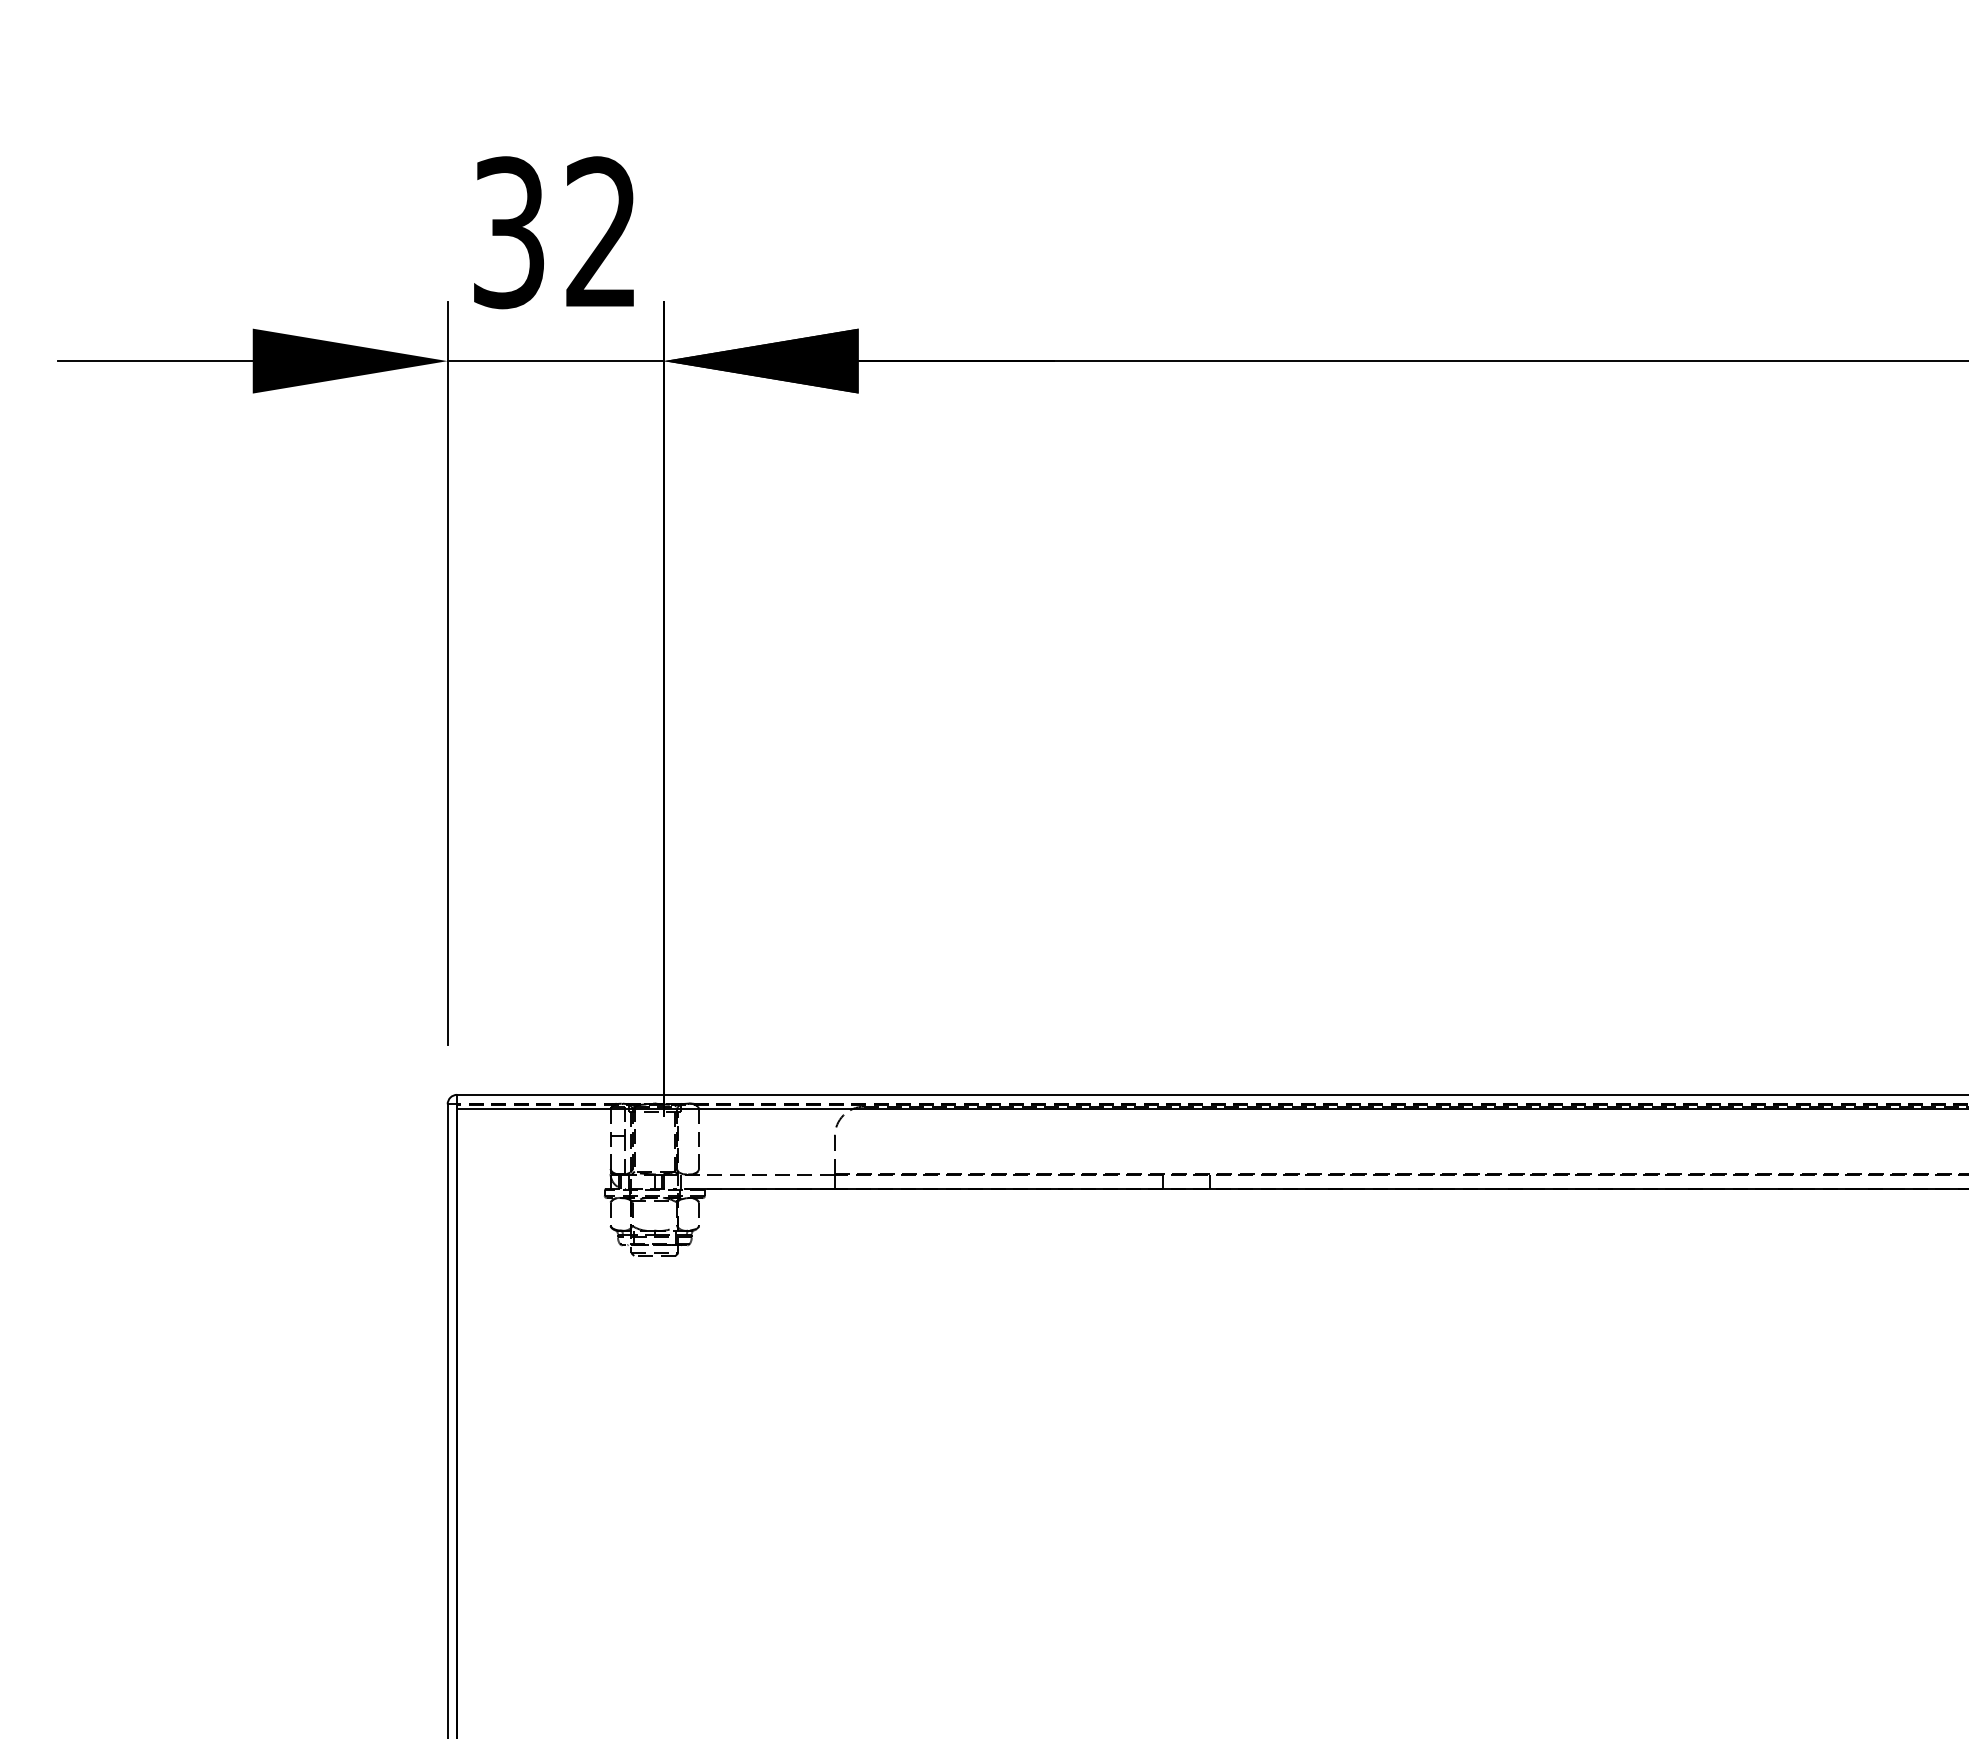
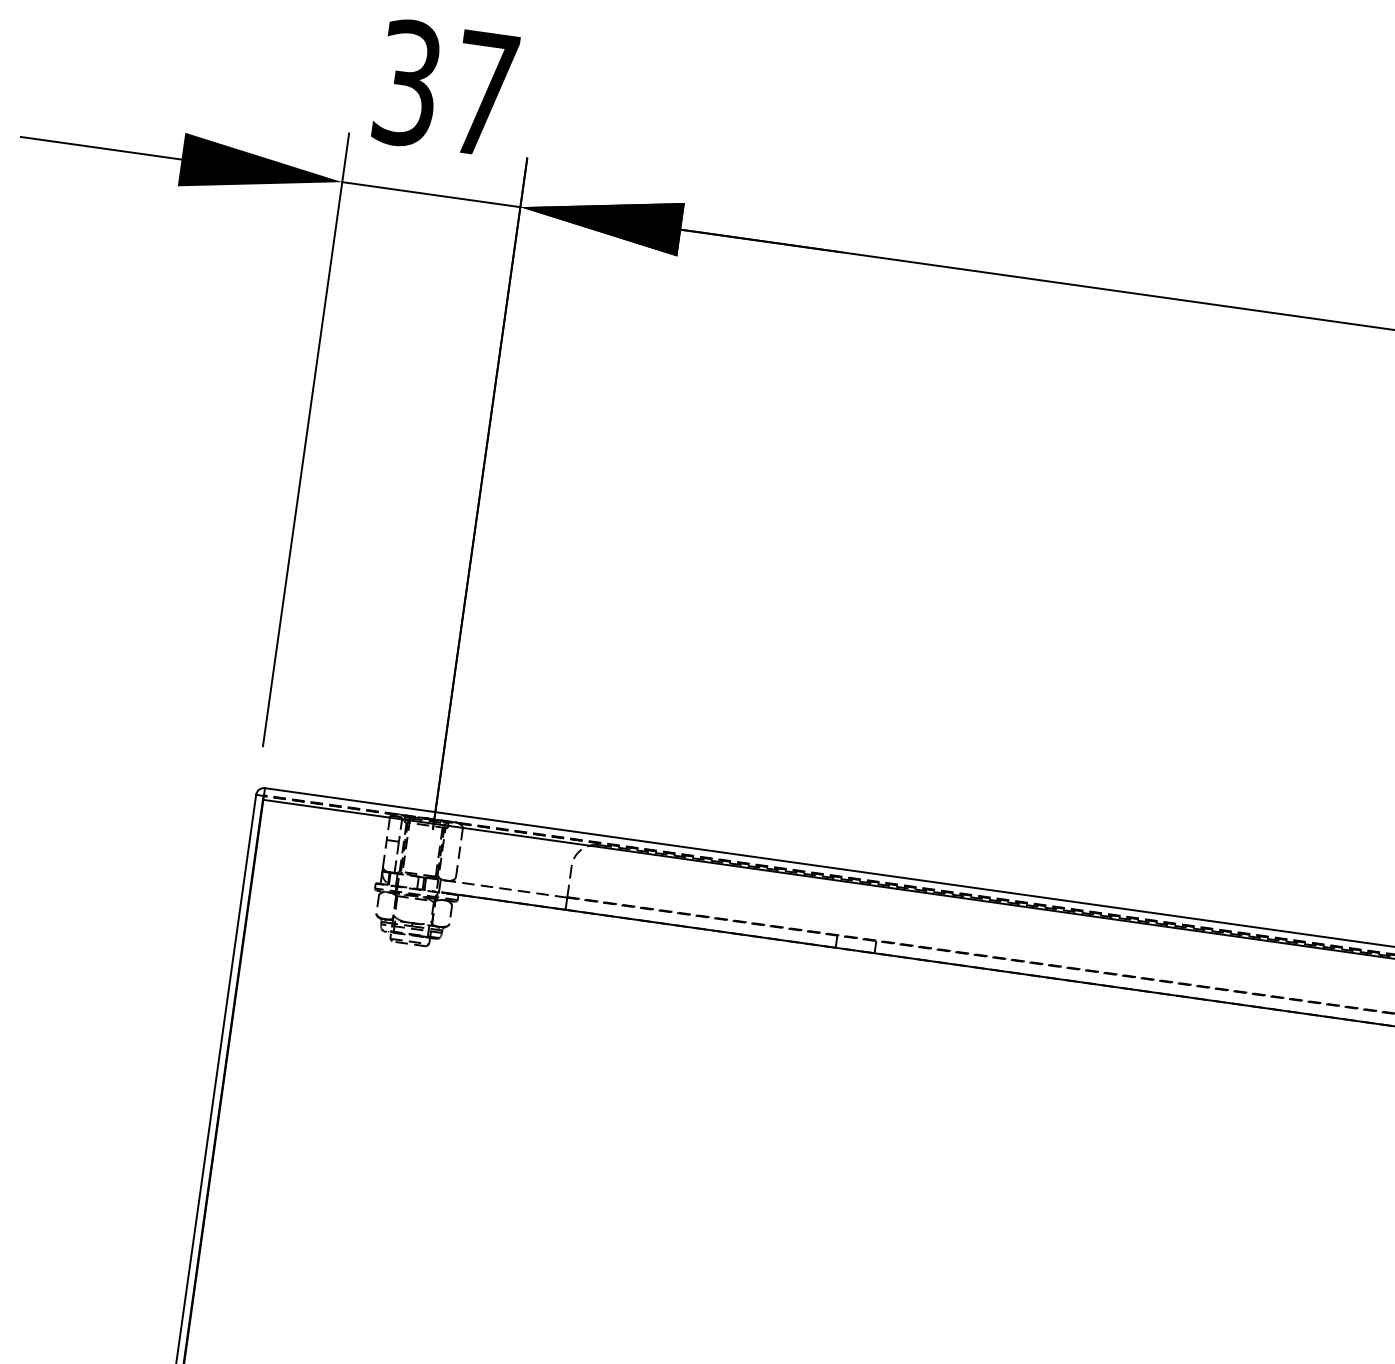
text: (600, 231) -> (483, 92), 32 -> 37

